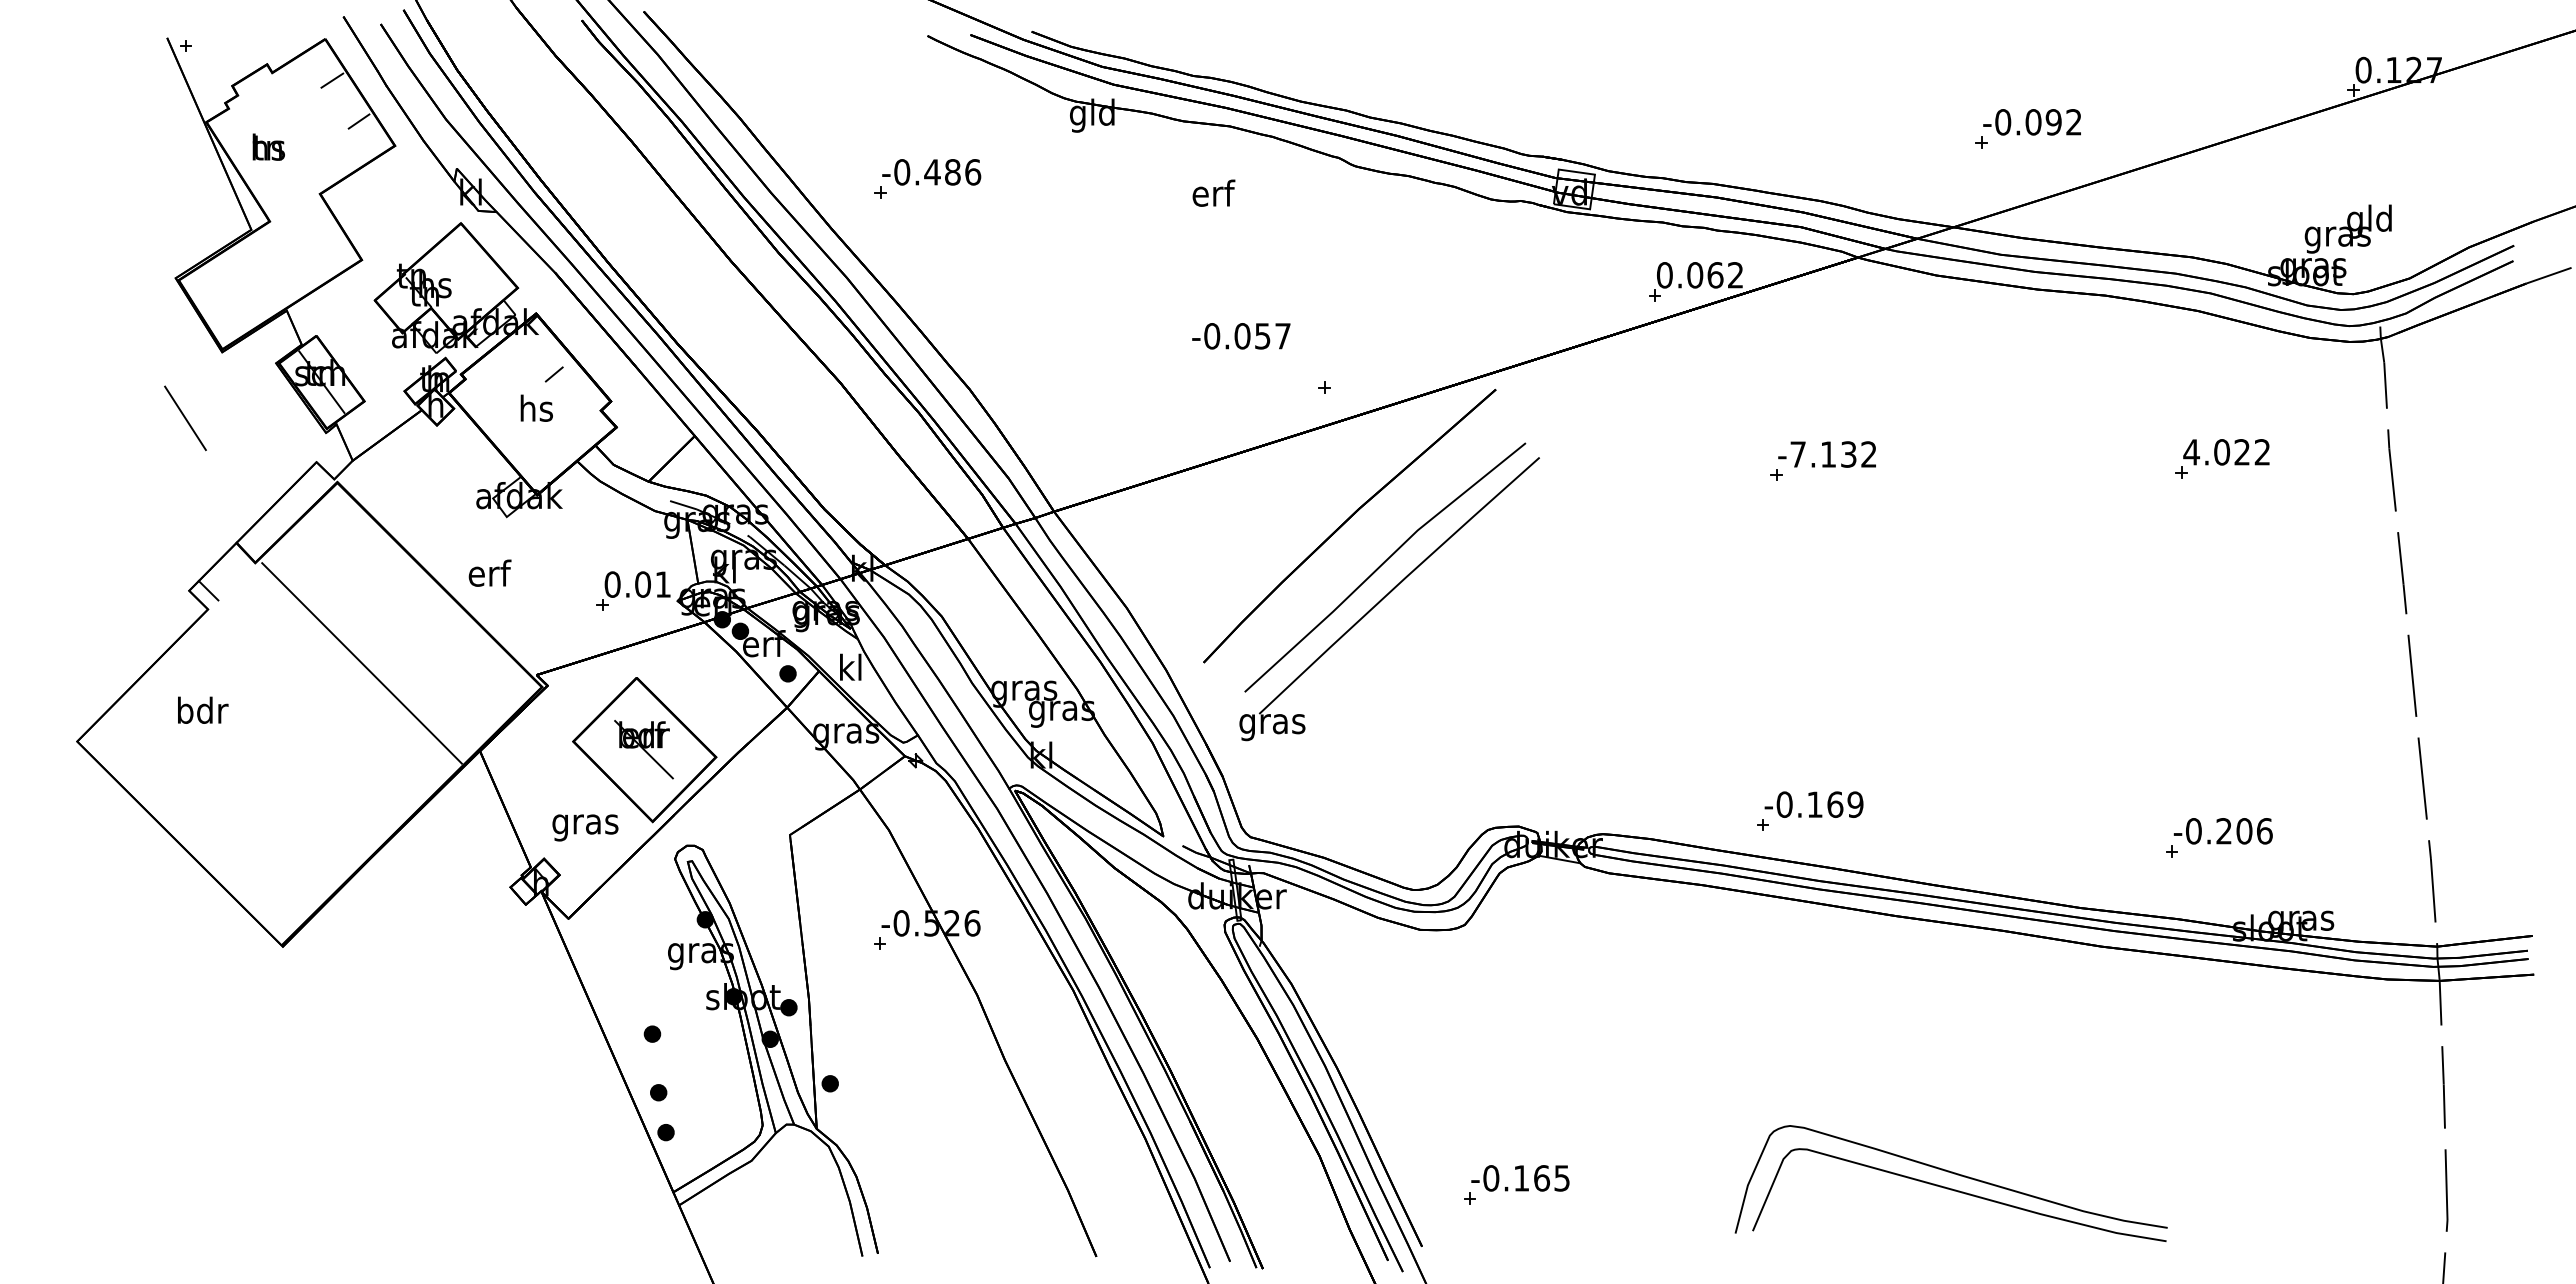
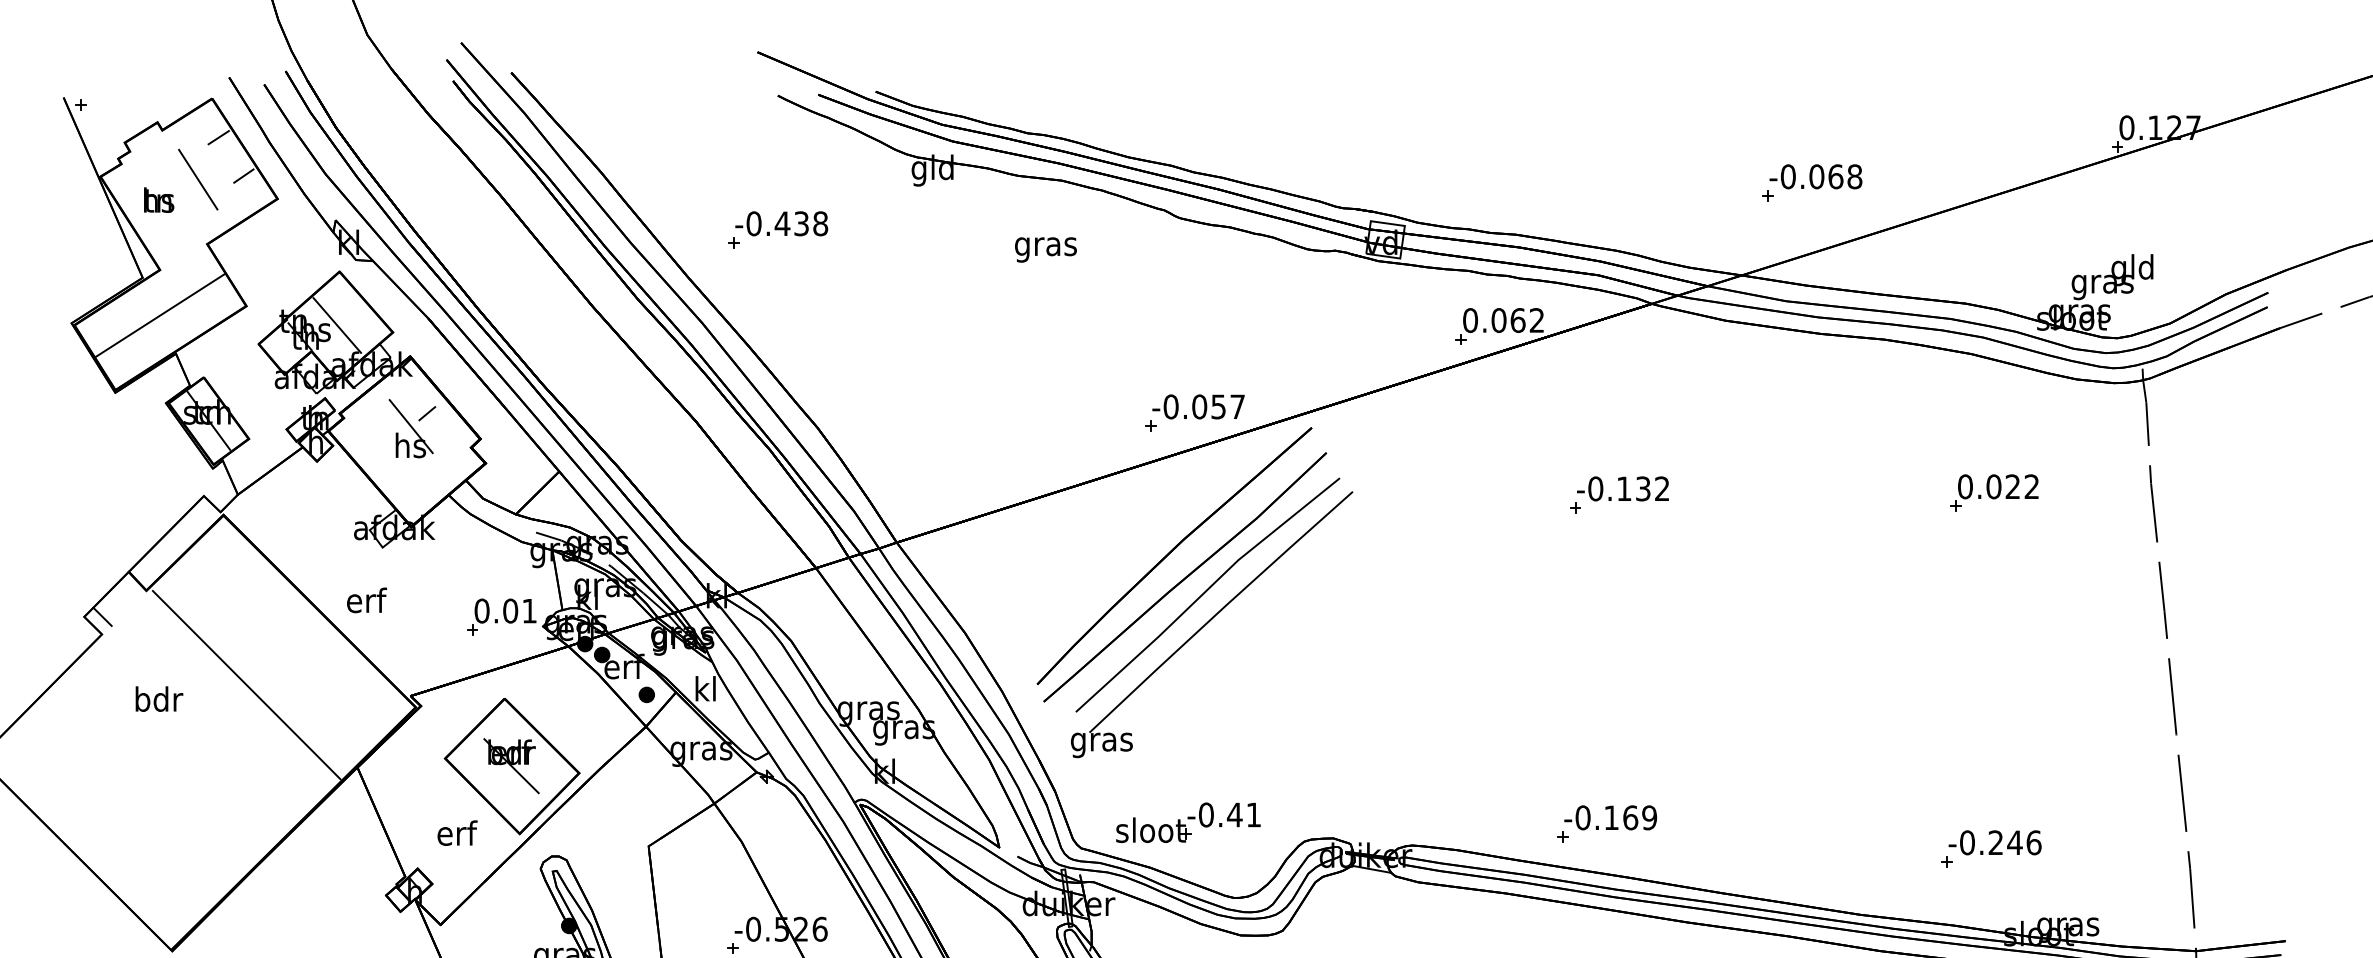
text: (2063, 122) -> (1845, 176), -0.092 -> -0.068
text: (963, 172) -> (811, 223), -0.486 -> -0.438
text: (1212, 196) -> (1045, 246), erf -> gras
line: (269, 269) -> (159, 315), added
line: (458, 280) -> (337, 325), added
text: (1241, 336) -> (1198, 407), moved
line: (537, 387) -> (411, 425), added
line: (185, 418) -> (198, 179), moved
text: (2191, 452) -> (1965, 486), 4.022 -> 0.022
text: (1798, 454) -> (1596, 488), -7.132 -> -0.132
part: (1361, 548) -> (1185, 577), added
text: (203, 709) -> (159, 698), moved
part: (1364, 809) -> (1188, 822), added
text: (585, 824) -> (456, 836), gras -> erf
text: (2244, 831) -> (2015, 843), -0.206 -> -0.246

